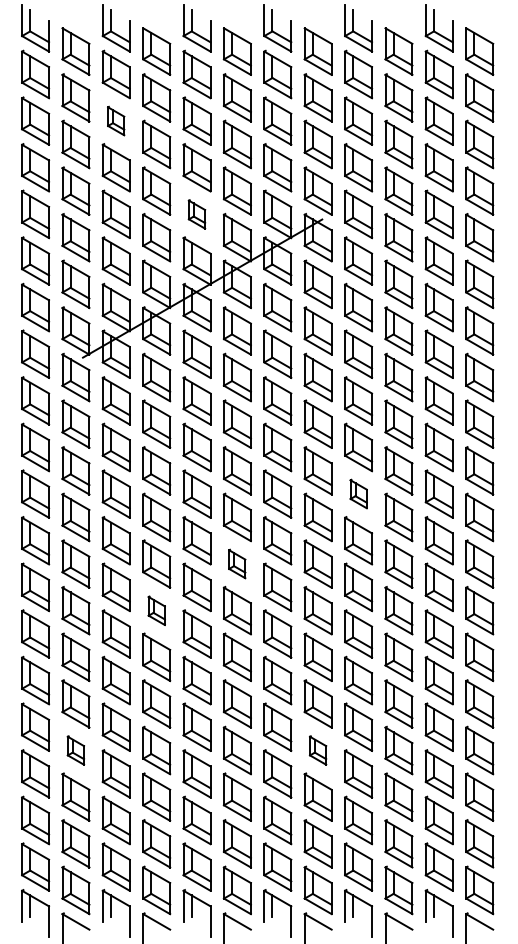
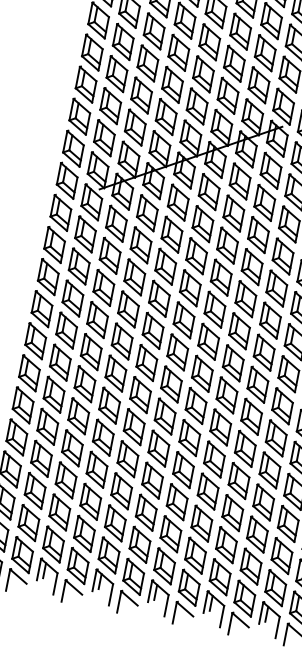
part: (115, 120) -> (153, 30), size x1.67
part: (196, 214) -> (196, 106), size x1.67
part: (358, 493) -> (270, 320), size x1.67
part: (236, 563) -> (177, 351), size x1.67
part: (156, 610) -> (115, 373), size x1.67
part: (75, 750) -> (41, 458), size x1.67
part: (317, 750) -> (207, 491), size x1.67

